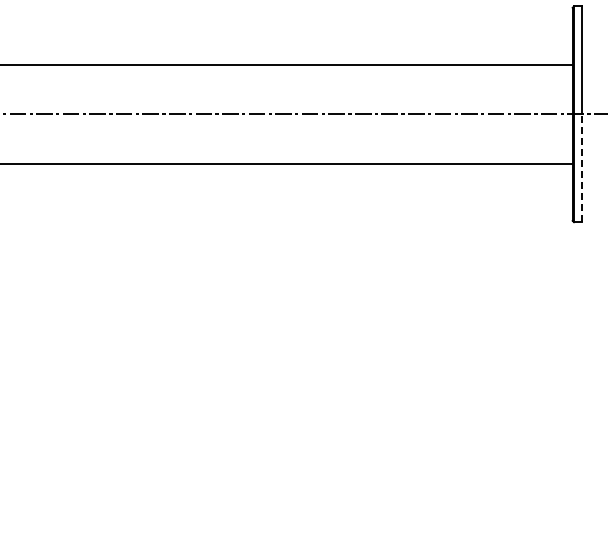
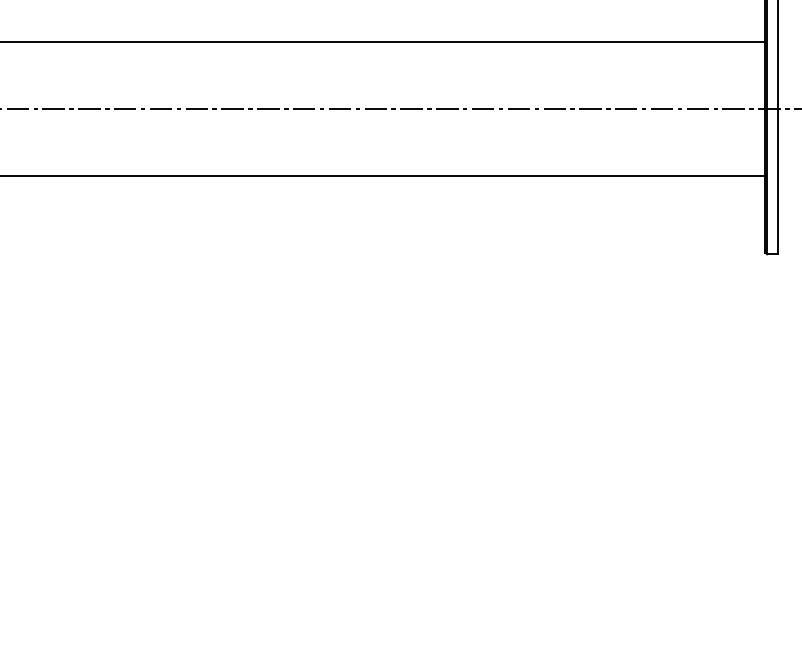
line: (581, 168) -> (777, 181), dashed -> solid

